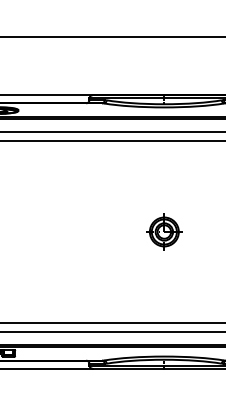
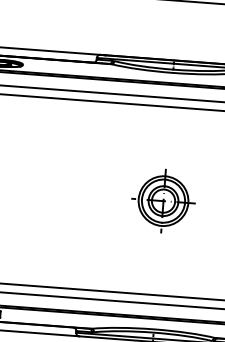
part: (164, 231) -> (163, 200), size x1.67

